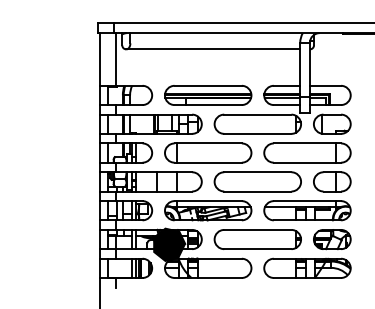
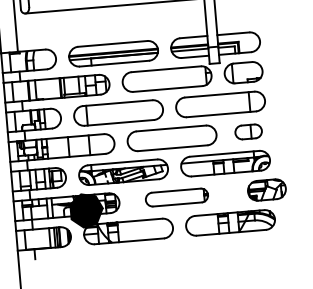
part: (332, 181) -> (248, 131), size x0.7
part: (257, 239) -> (176, 197), size x0.7
part: (332, 239) -> (267, 189), moved

